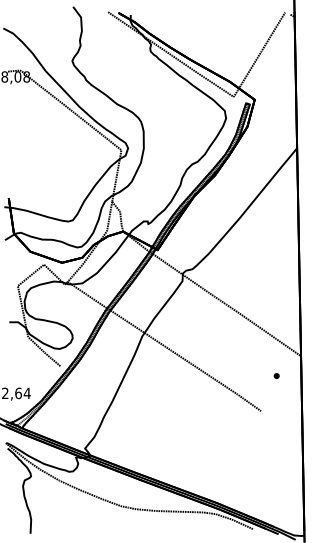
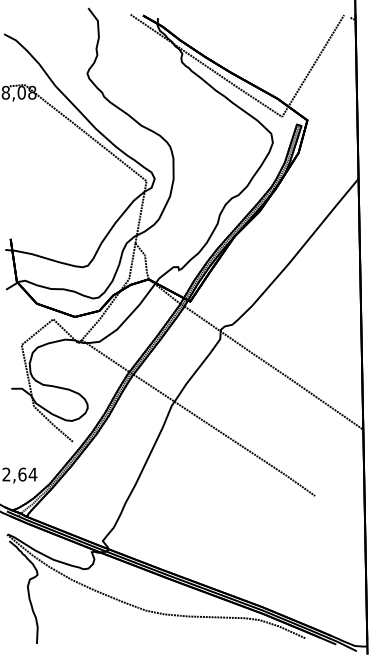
part: (276, 375) -> (333, 453), removed

